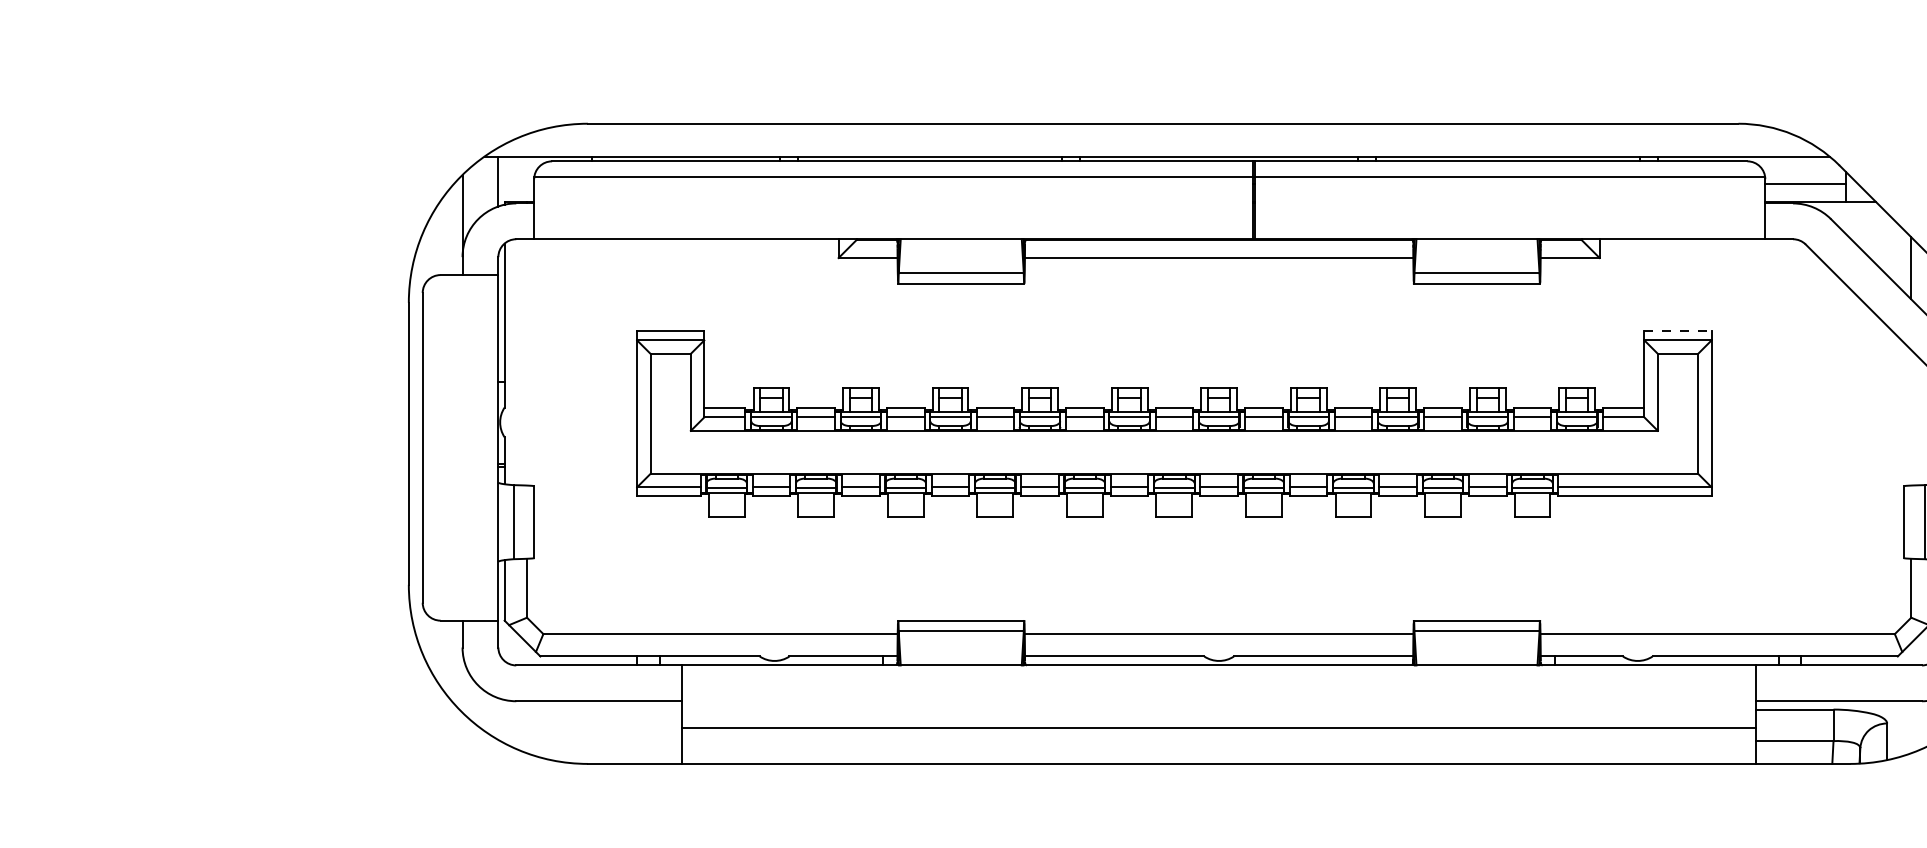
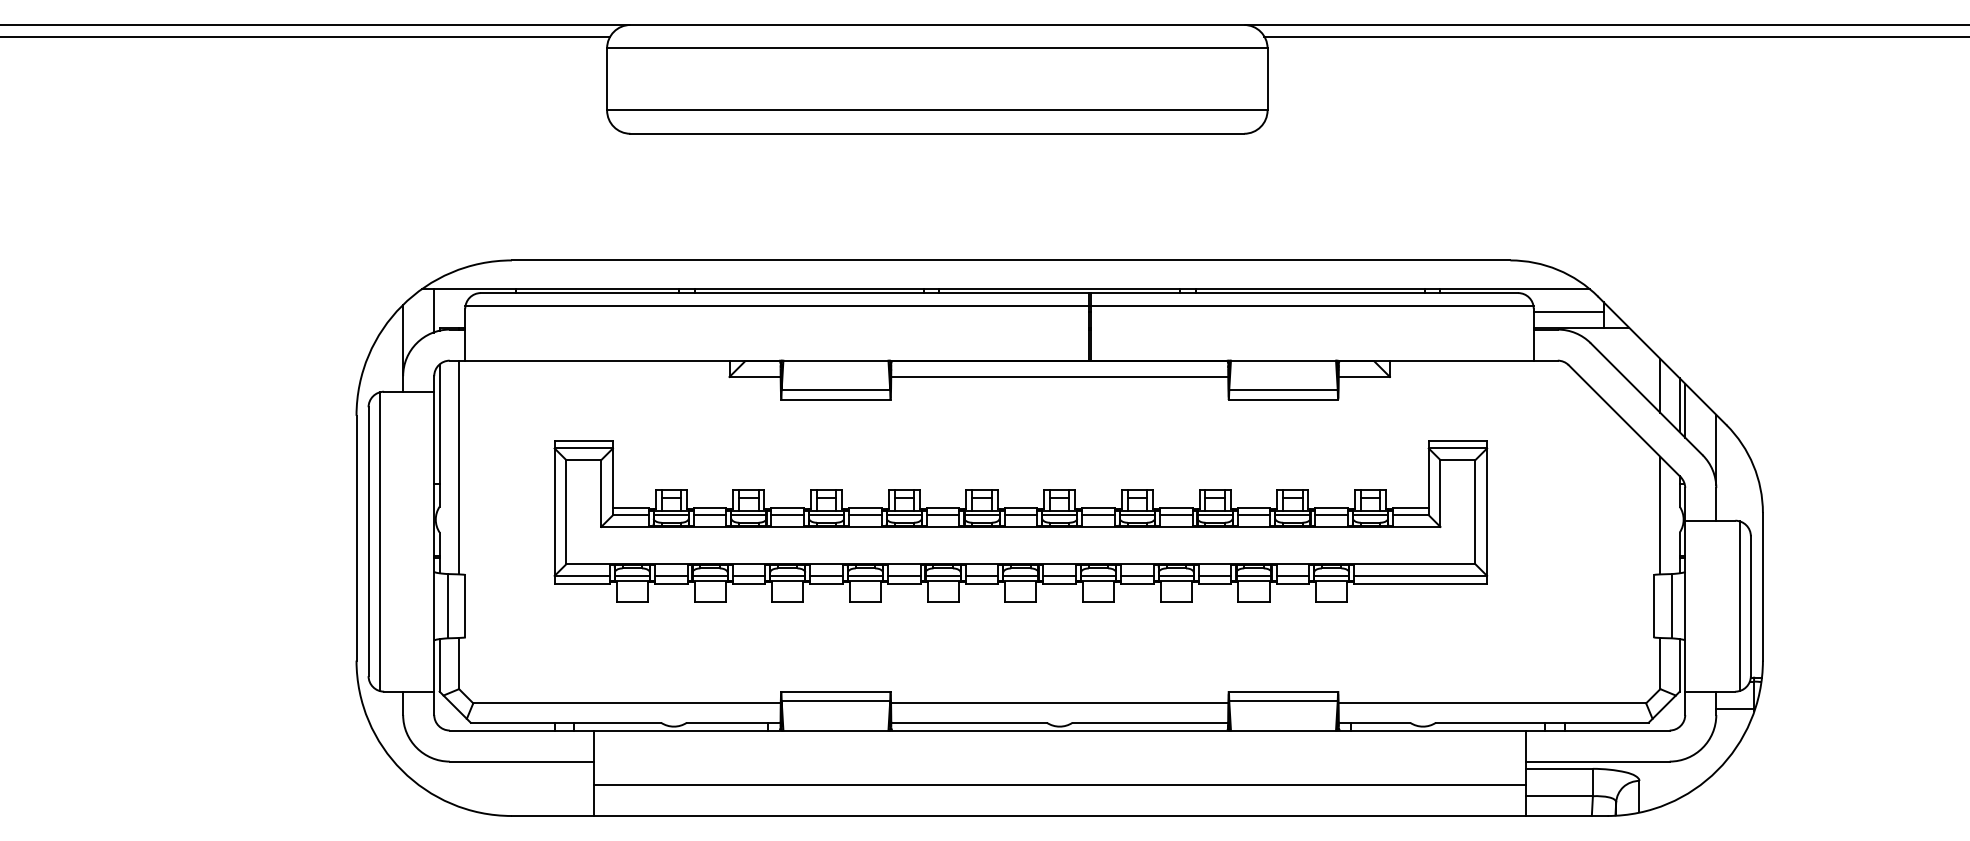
line: (1678, 331) -> (1458, 440), dashed -> solid
line: (527, 362) -> (459, 467), added
line: (1911, 417) -> (1660, 515), added
line: (435, 447) -> (379, 541), added

